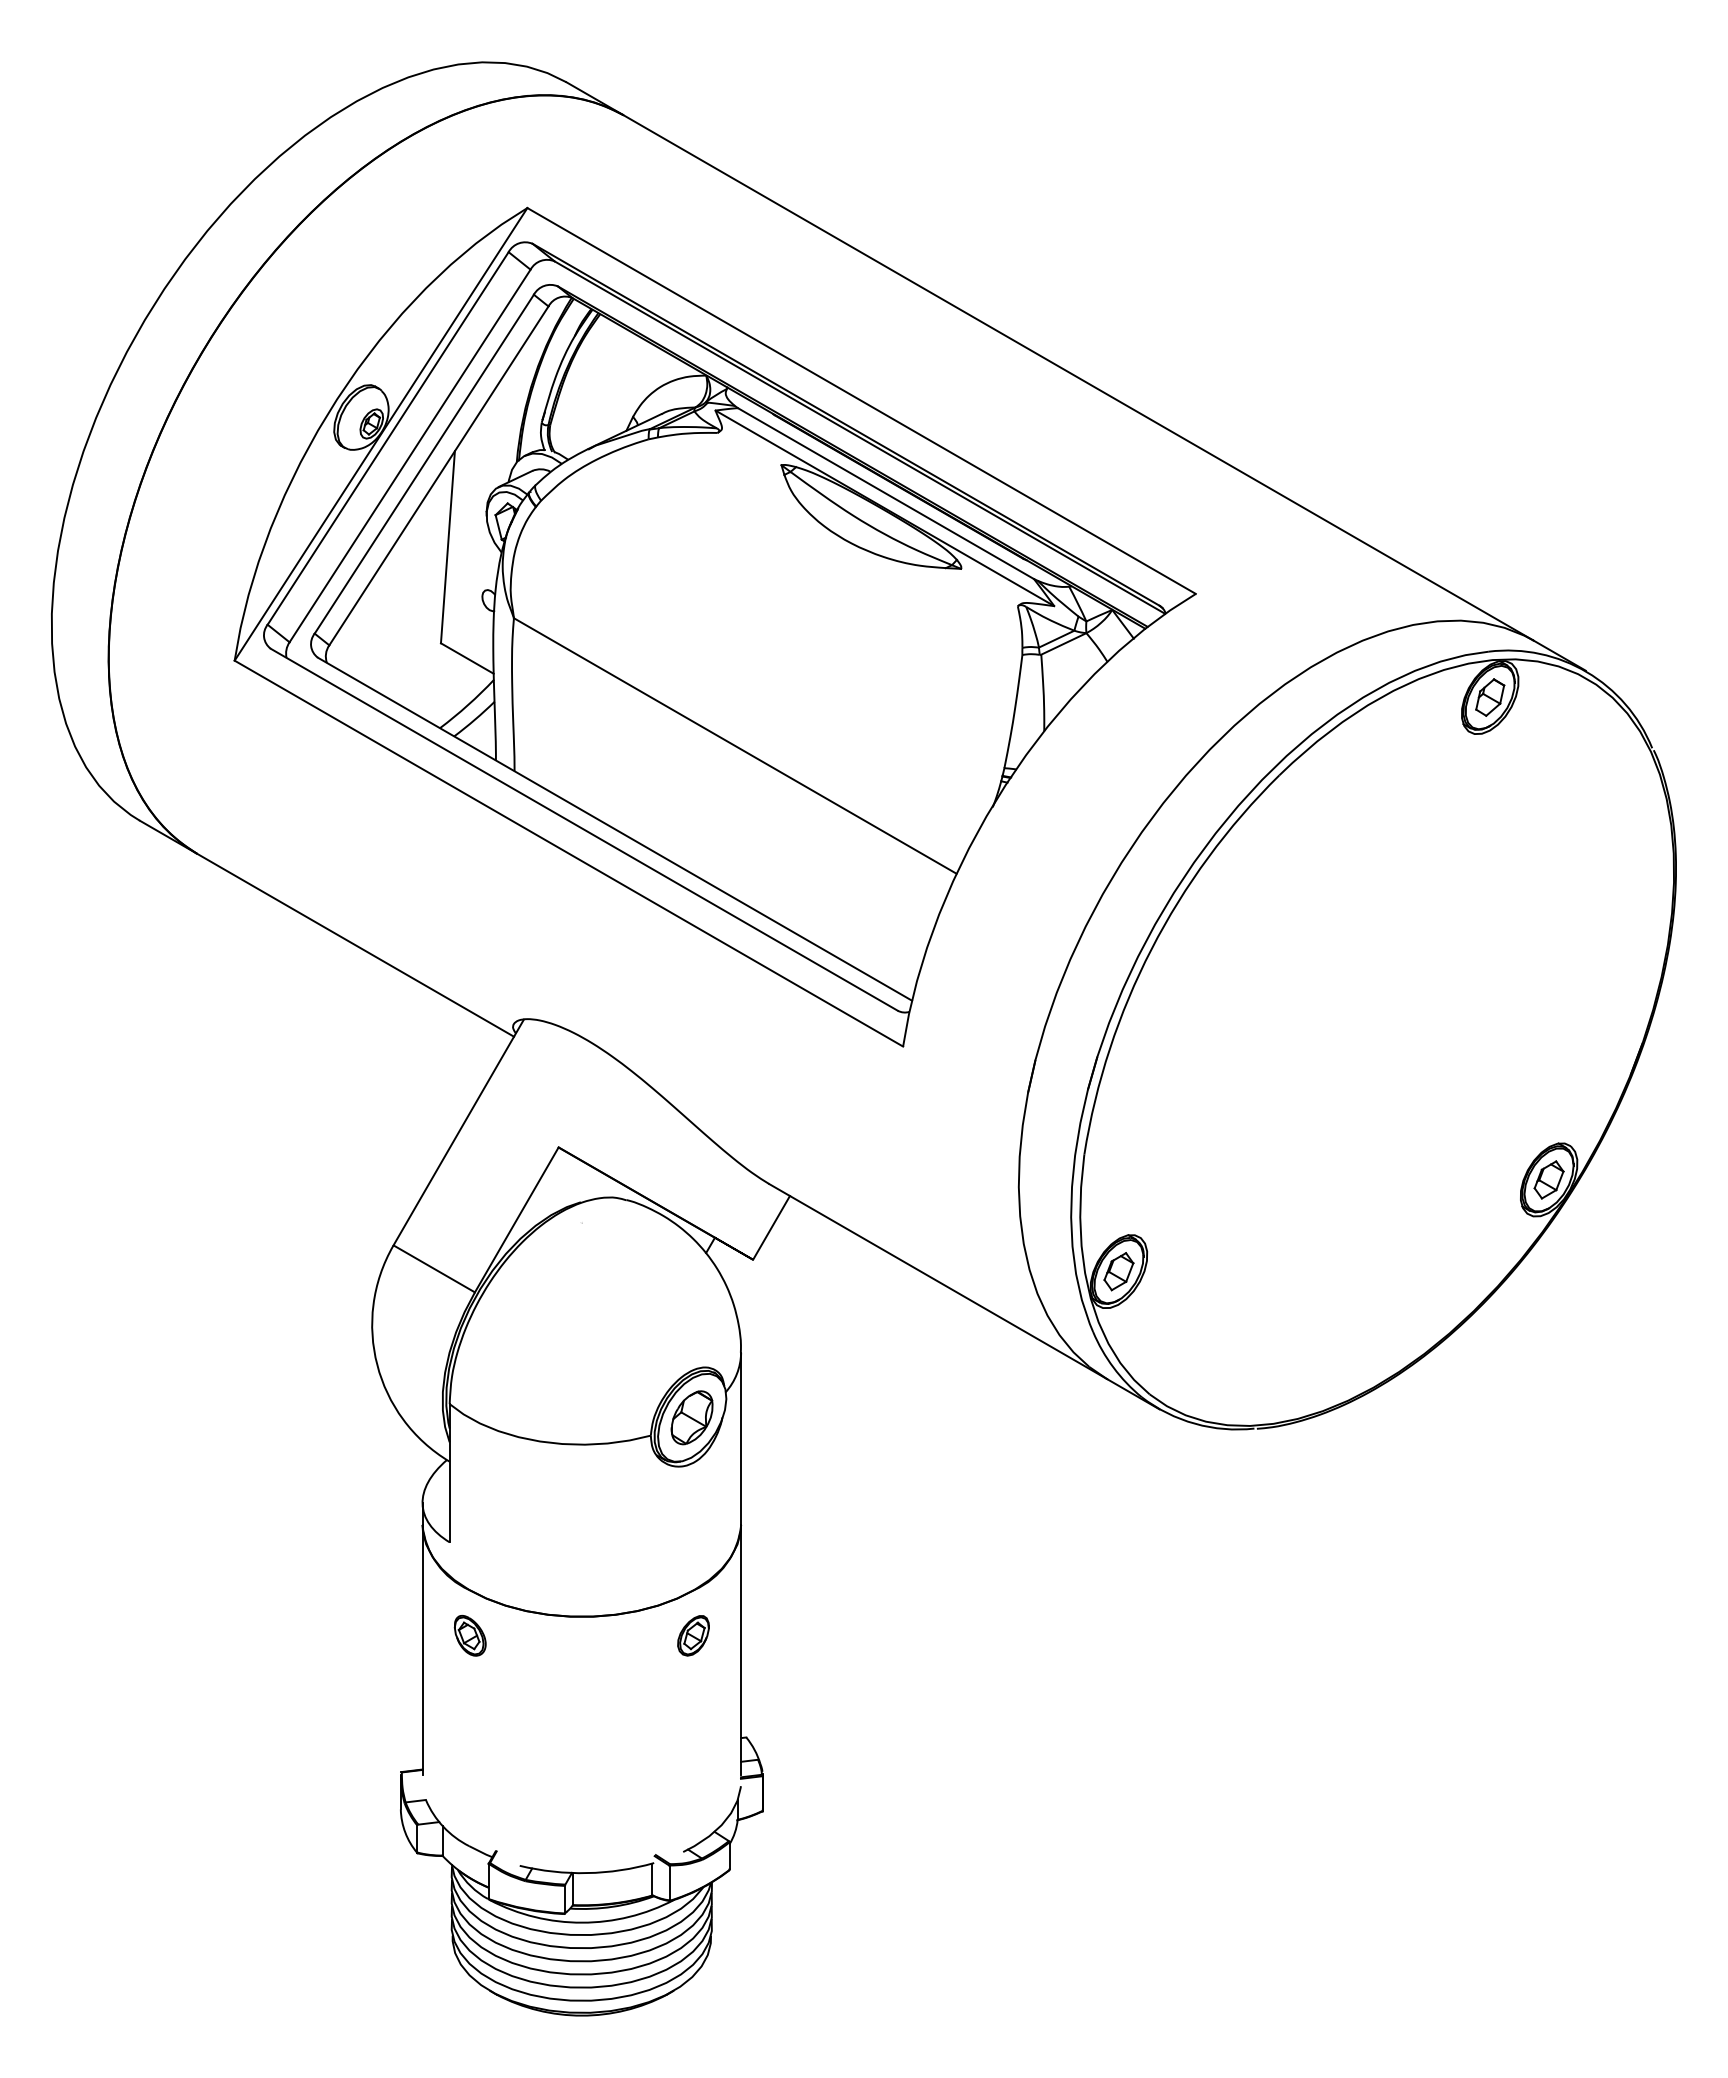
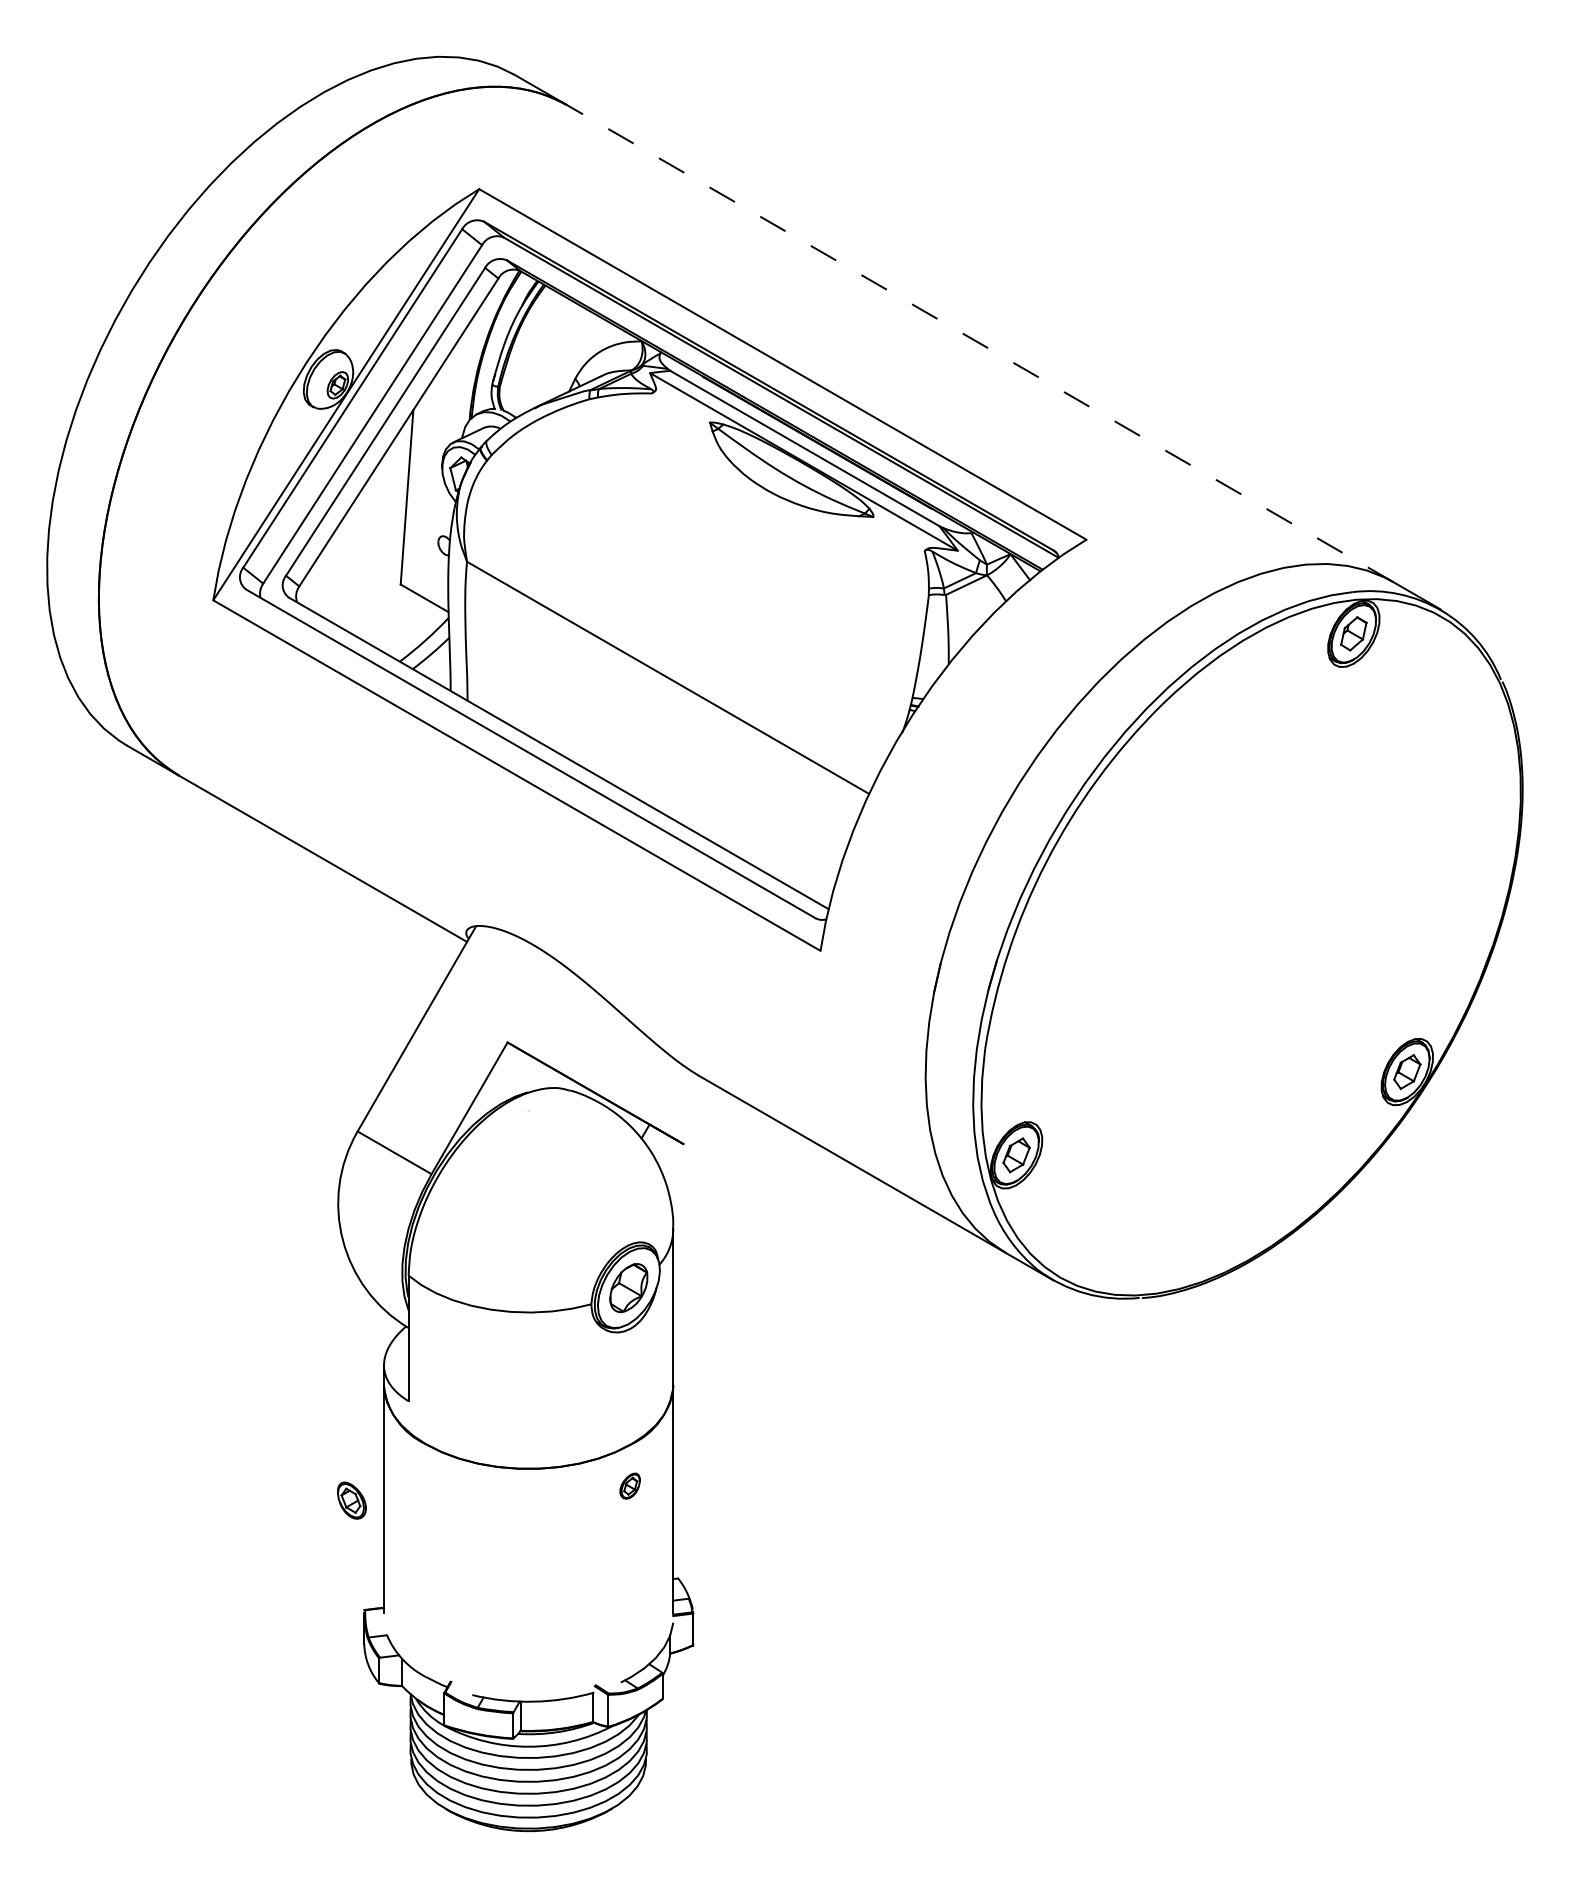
line: (1078, 377) -> (979, 343), solid -> dashed
line: (771, 1227) -> (700, 1115), removed
part: (469, 1635) -> (351, 1500), moved
part: (693, 1635) -> (630, 1485), size x0.7

